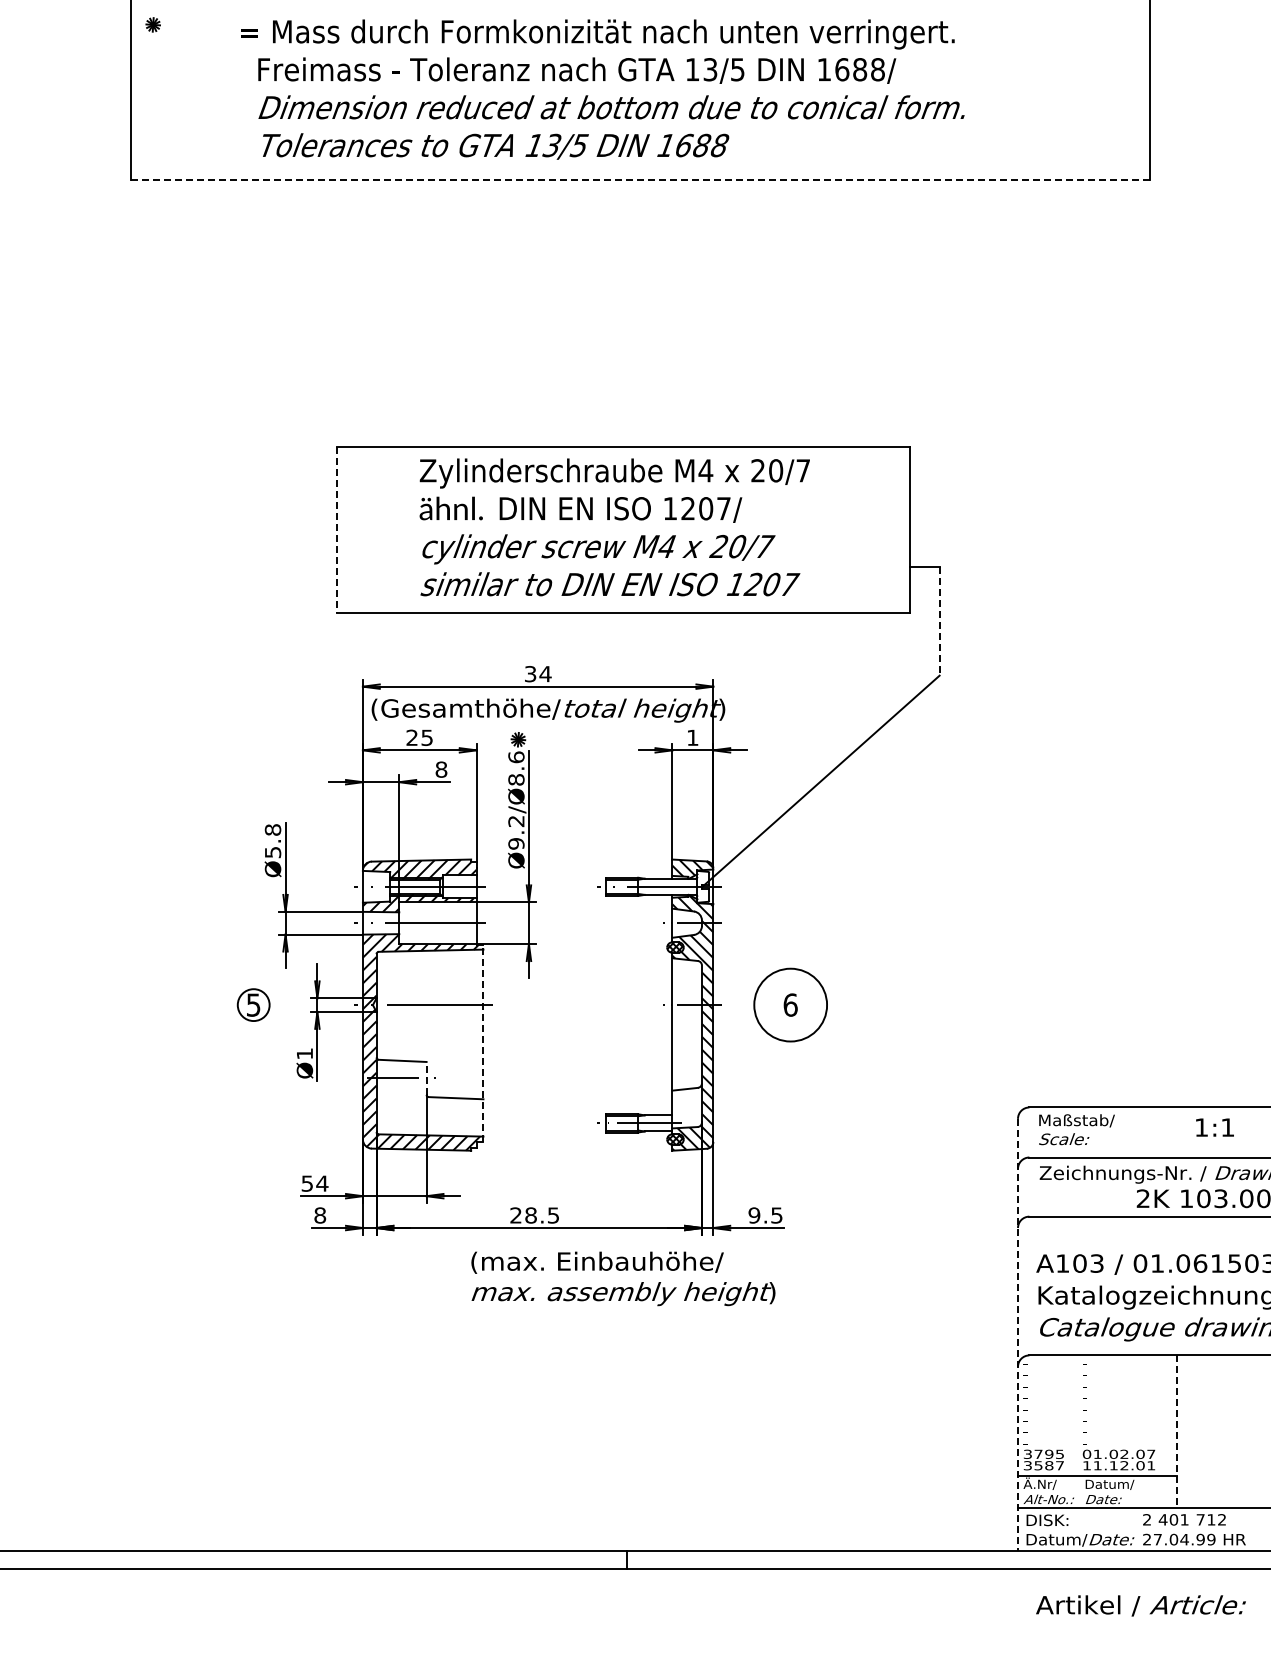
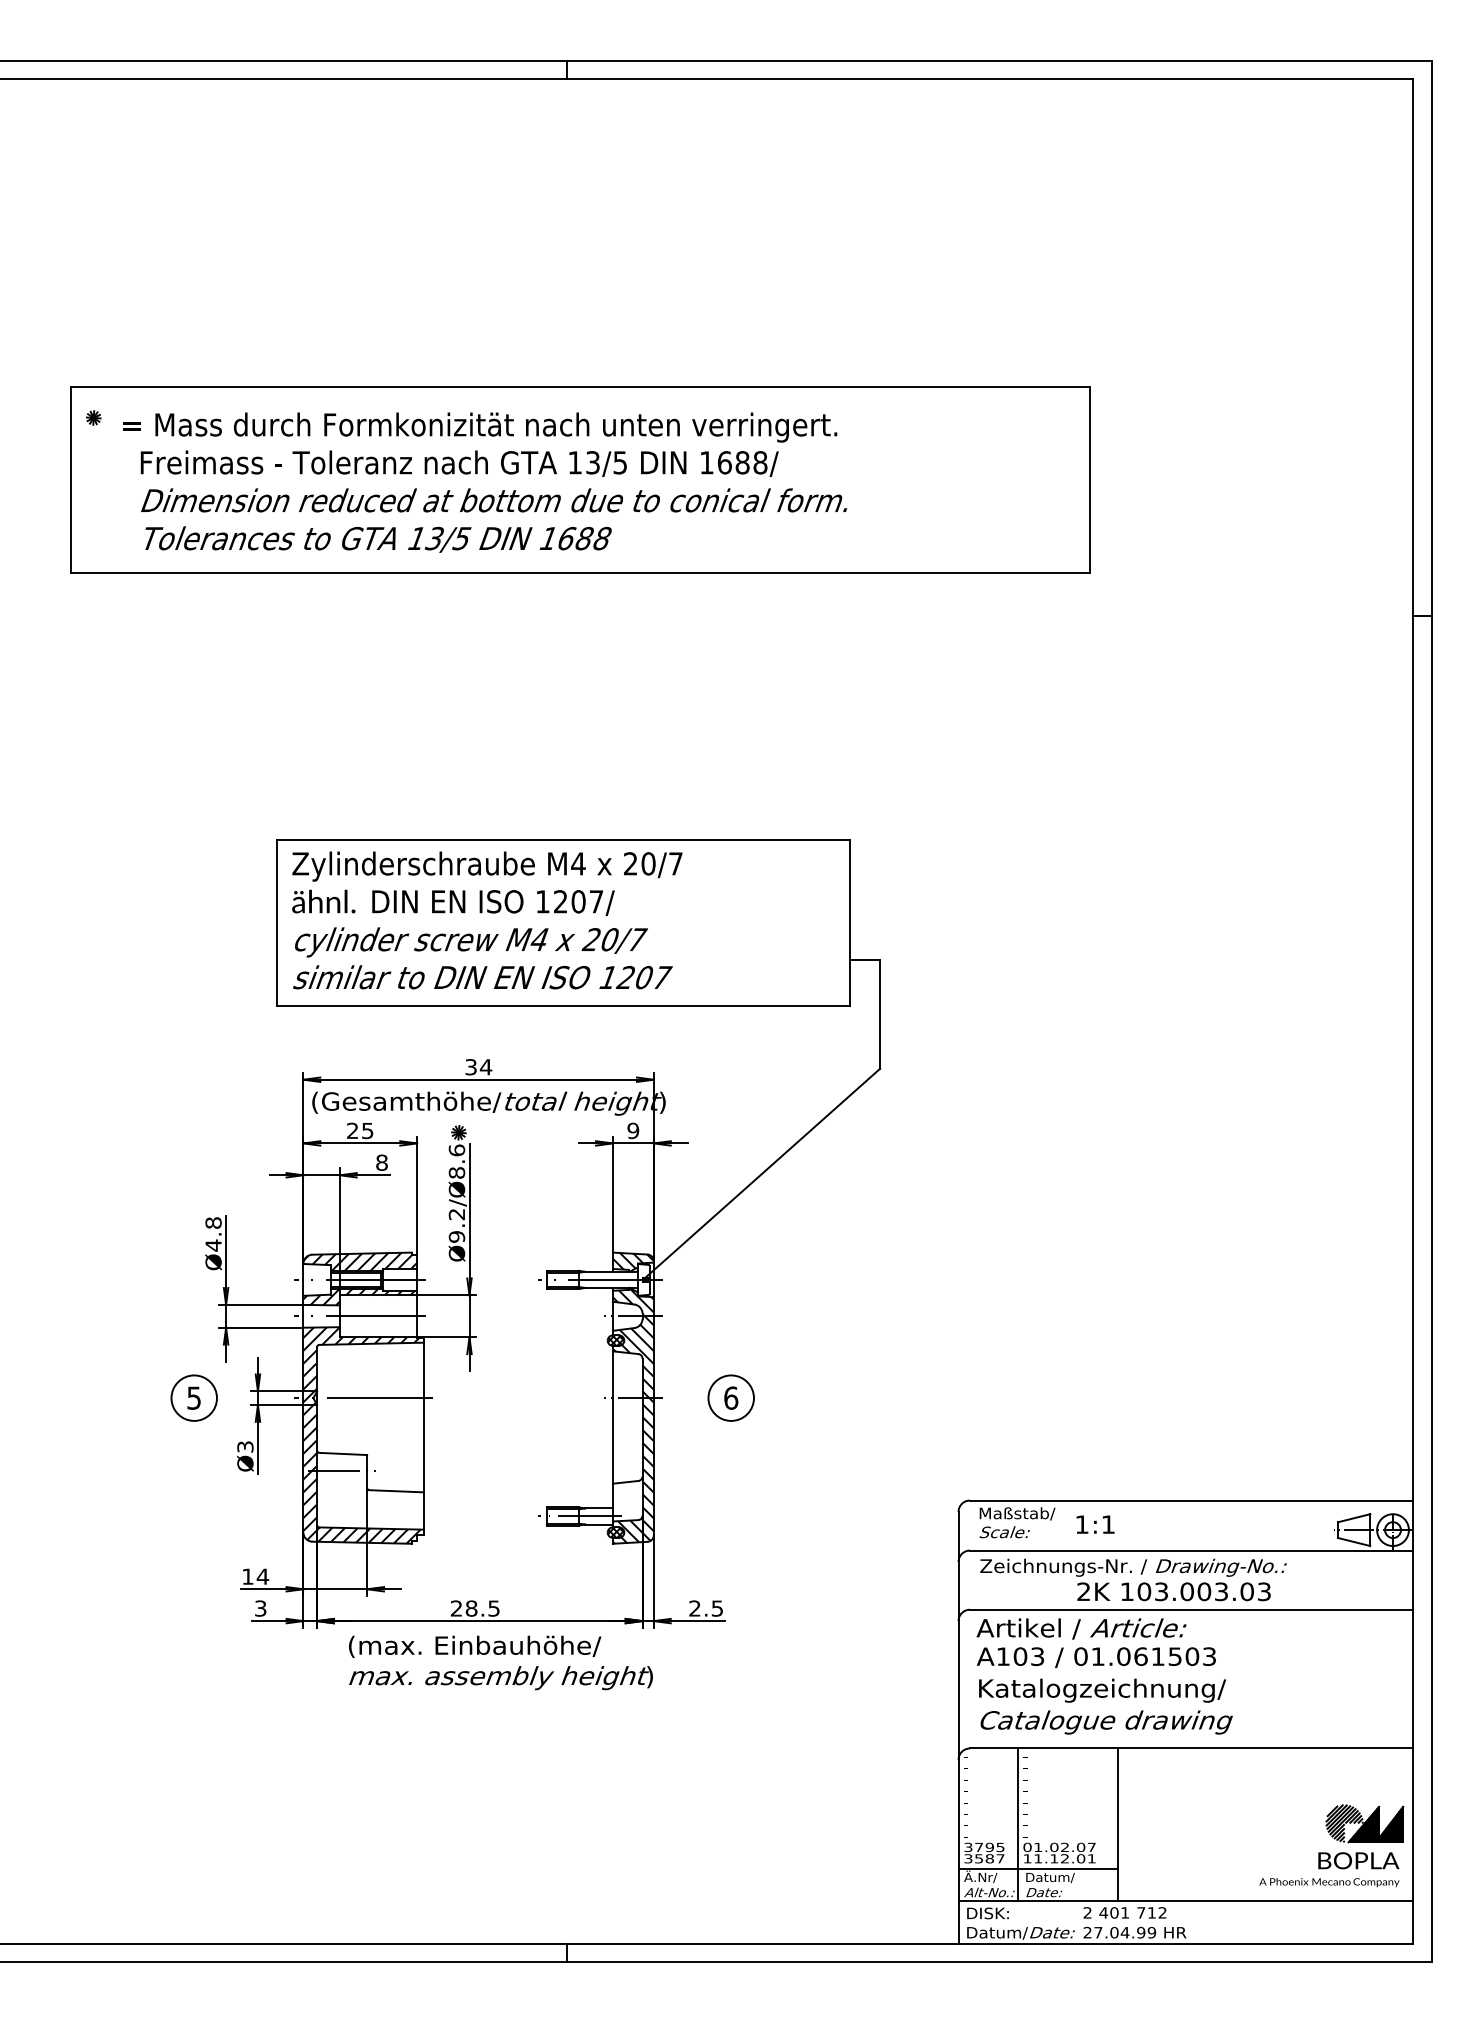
text: (602, 89) -> (485, 482), moved
line: (639, 179) -> (580, 572), dashed -> solid
text: (614, 527) -> (487, 920), moved
line: (336, 530) -> (277, 923), dashed -> solid
line: (939, 622) -> (880, 1015), dashed -> solid
text: (692, 737) -> (633, 1130), 1 -> 9
text: (272, 852) -> (213, 1245), Ø5.8 -> Ø4.8
circle: (253, 1004) -> (194, 1397), size x1.43
circle: (789, 1004) -> (730, 1397), size x0.62
line: (483, 1043) -> (424, 1436), dashed -> solid
text: (304, 1053) -> (245, 1446), Ø1 -> Ø3
line: (426, 1077) -> (367, 1470), dashed -> solid
text: (1214, 1127) -> (1095, 1524), moved
text: (306, 1183) -> (247, 1576), 54 -> 14
text: (319, 1215) -> (260, 1608), 8 -> 3
text: (753, 1215) -> (694, 1608), 9.5 -> 2.5
text: (622, 1278) -> (500, 1662), moved
line: (1017, 1335) -> (958, 1728), dashed -> solid
line: (1076, 1431) -> (1017, 1824), added
line: (1176, 1432) -> (1117, 1825), dashed -> solid
text: (1140, 1605) -> (1081, 1628), moved

